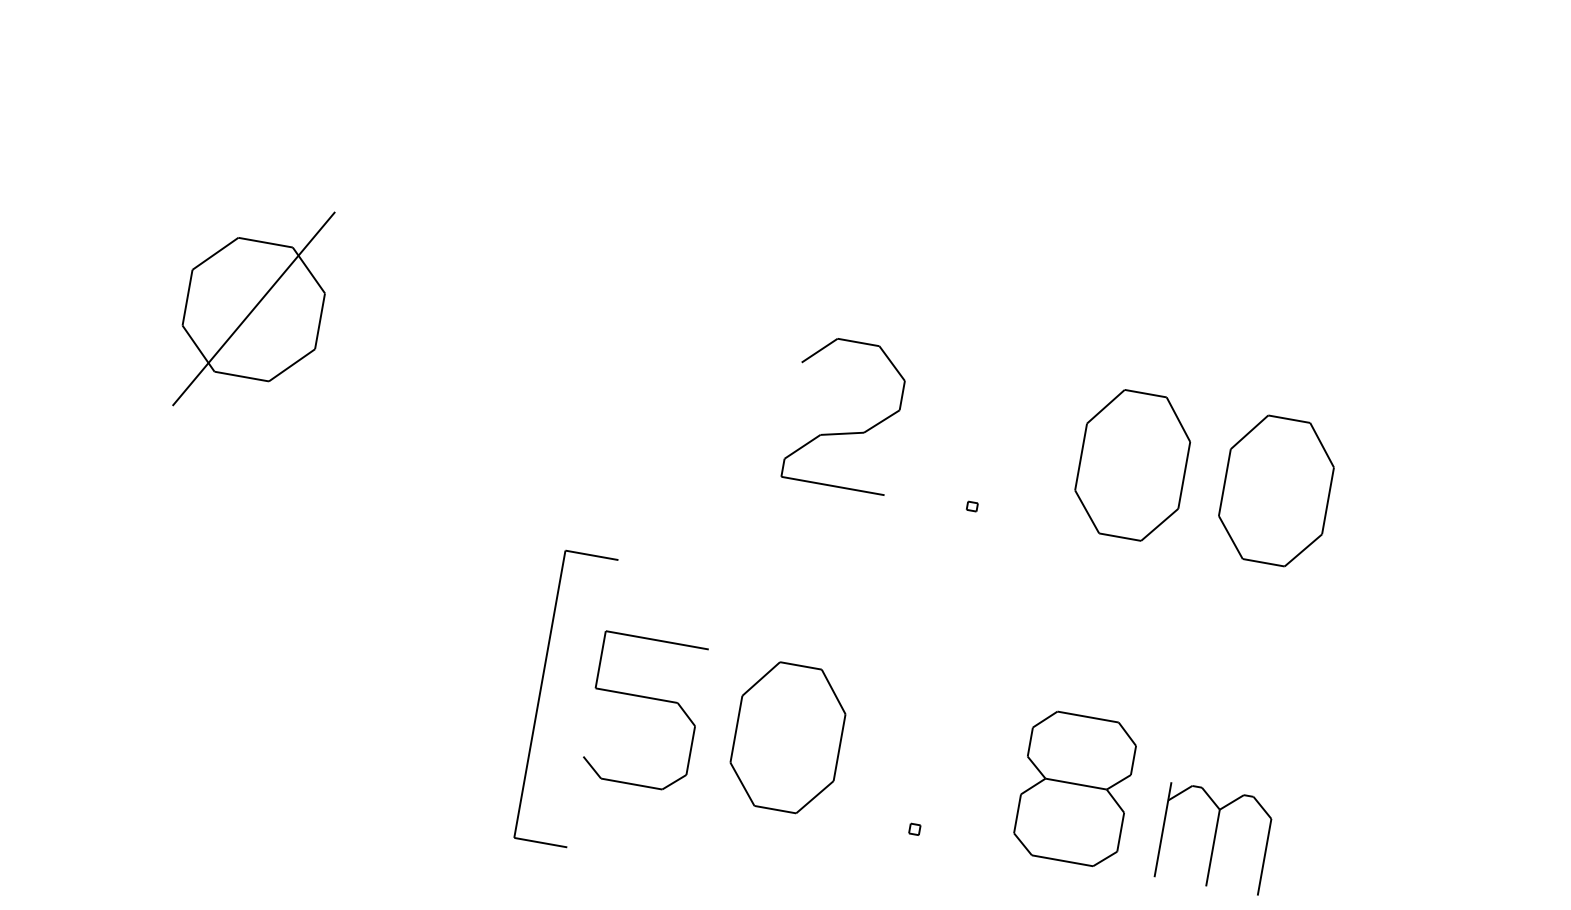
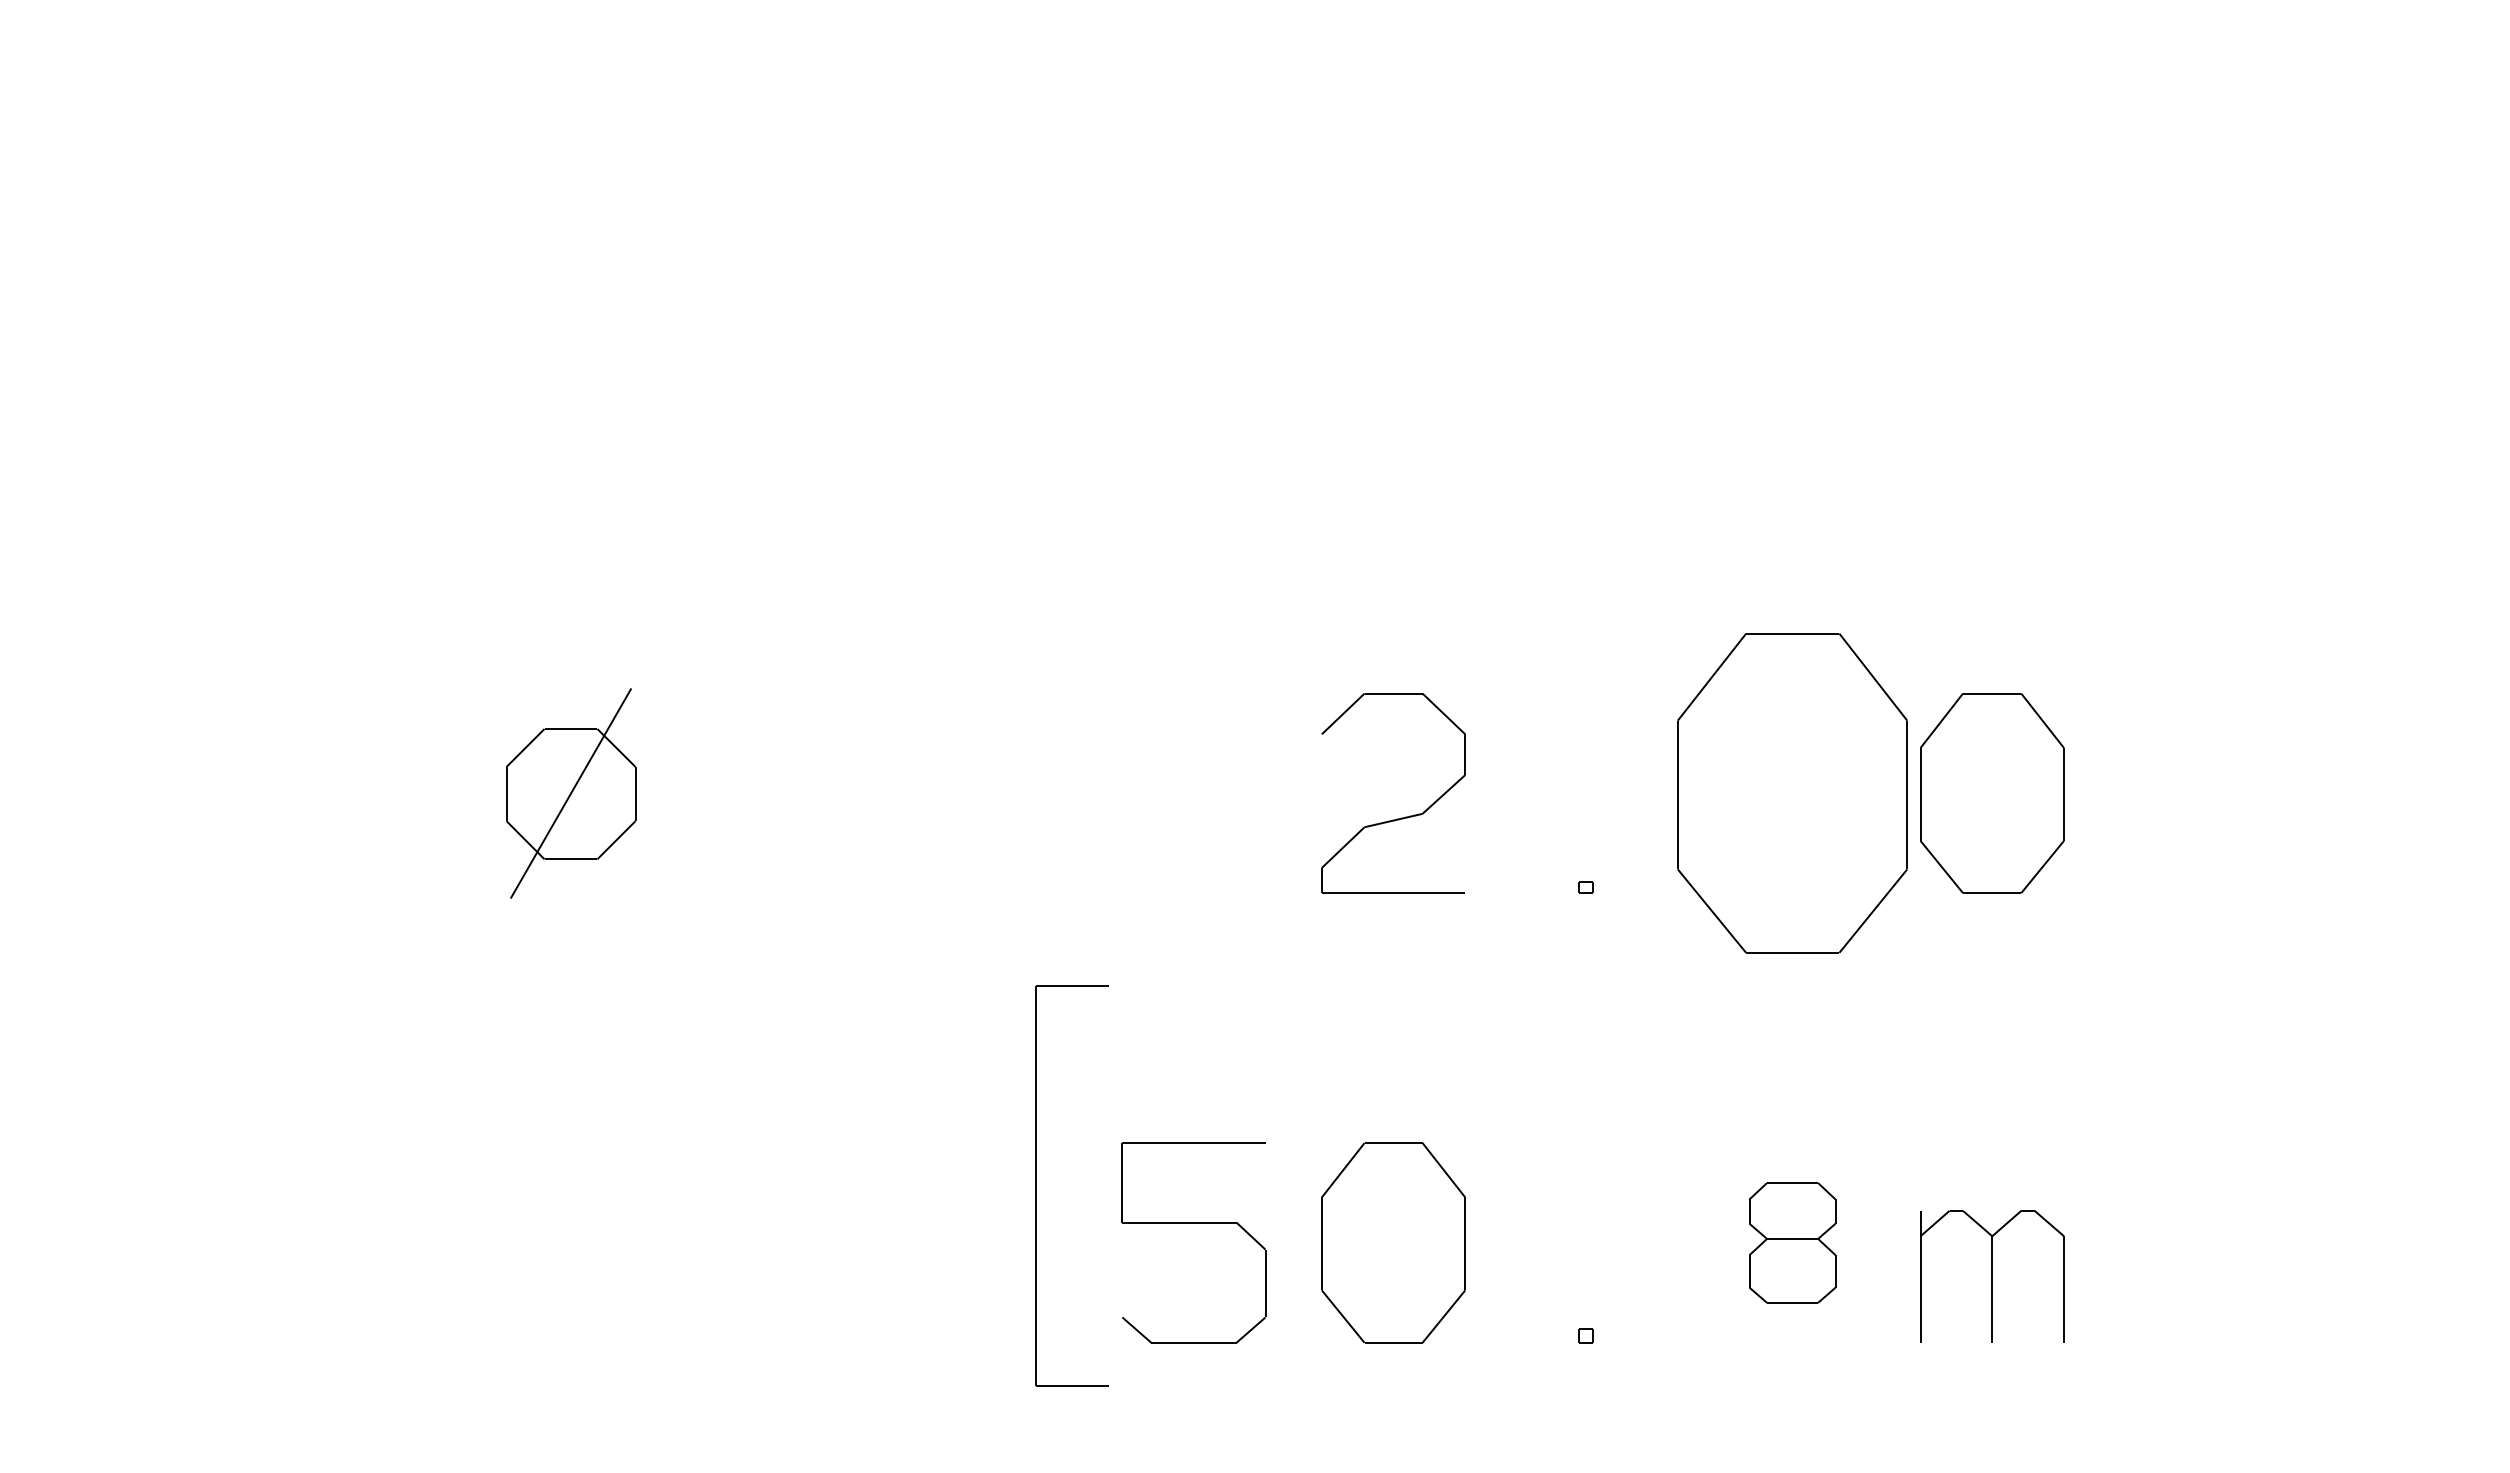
part: (253, 308) -> (570, 793), size x0.7
part: (1132, 465) -> (1792, 793), size x1.6
part: (540, 694) -> (1036, 1185), moved
part: (1075, 788) -> (1792, 1242), size x0.6

